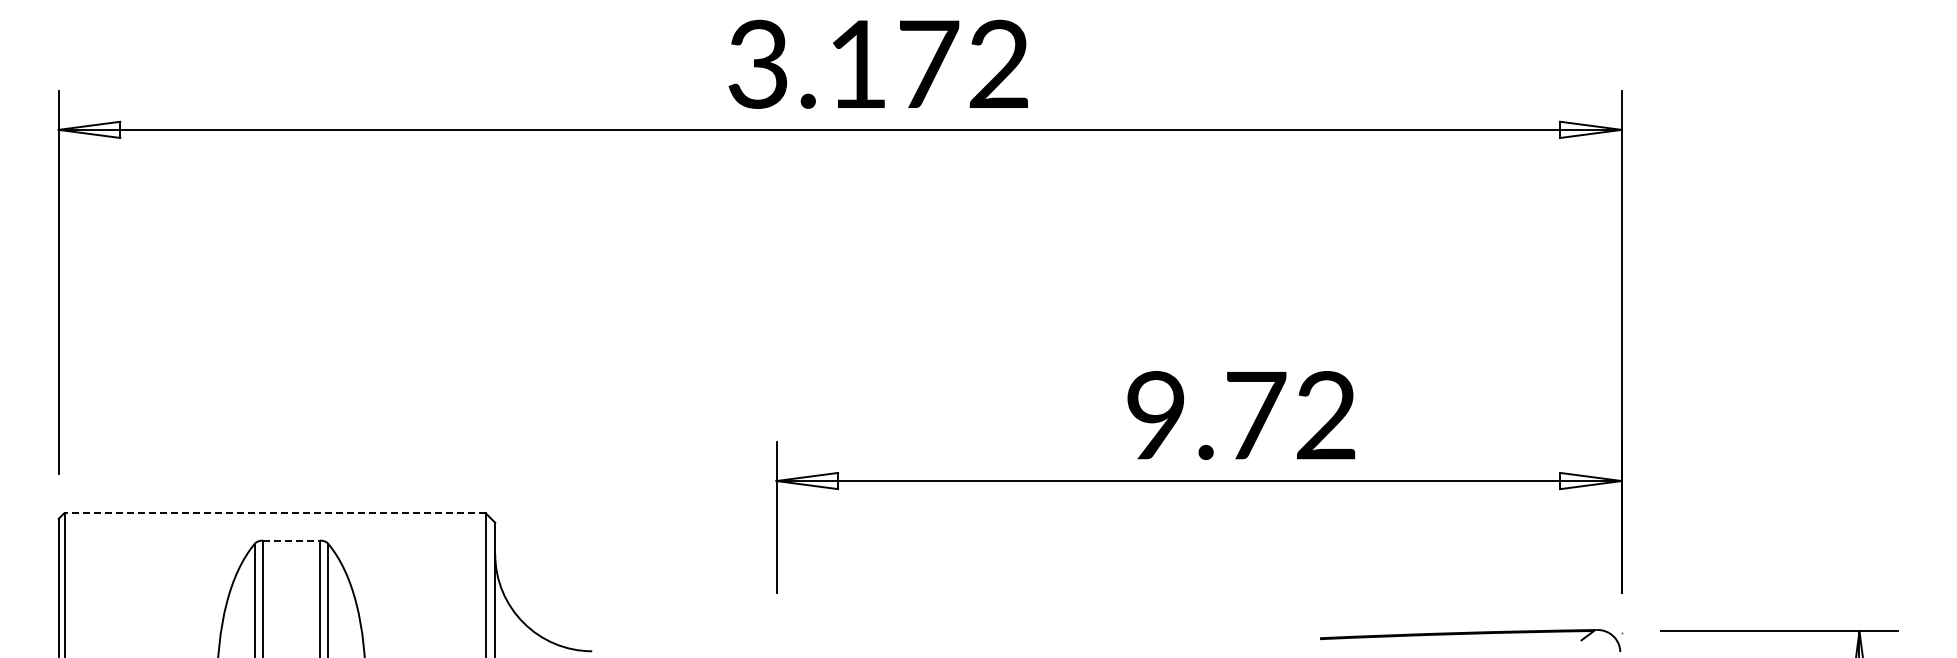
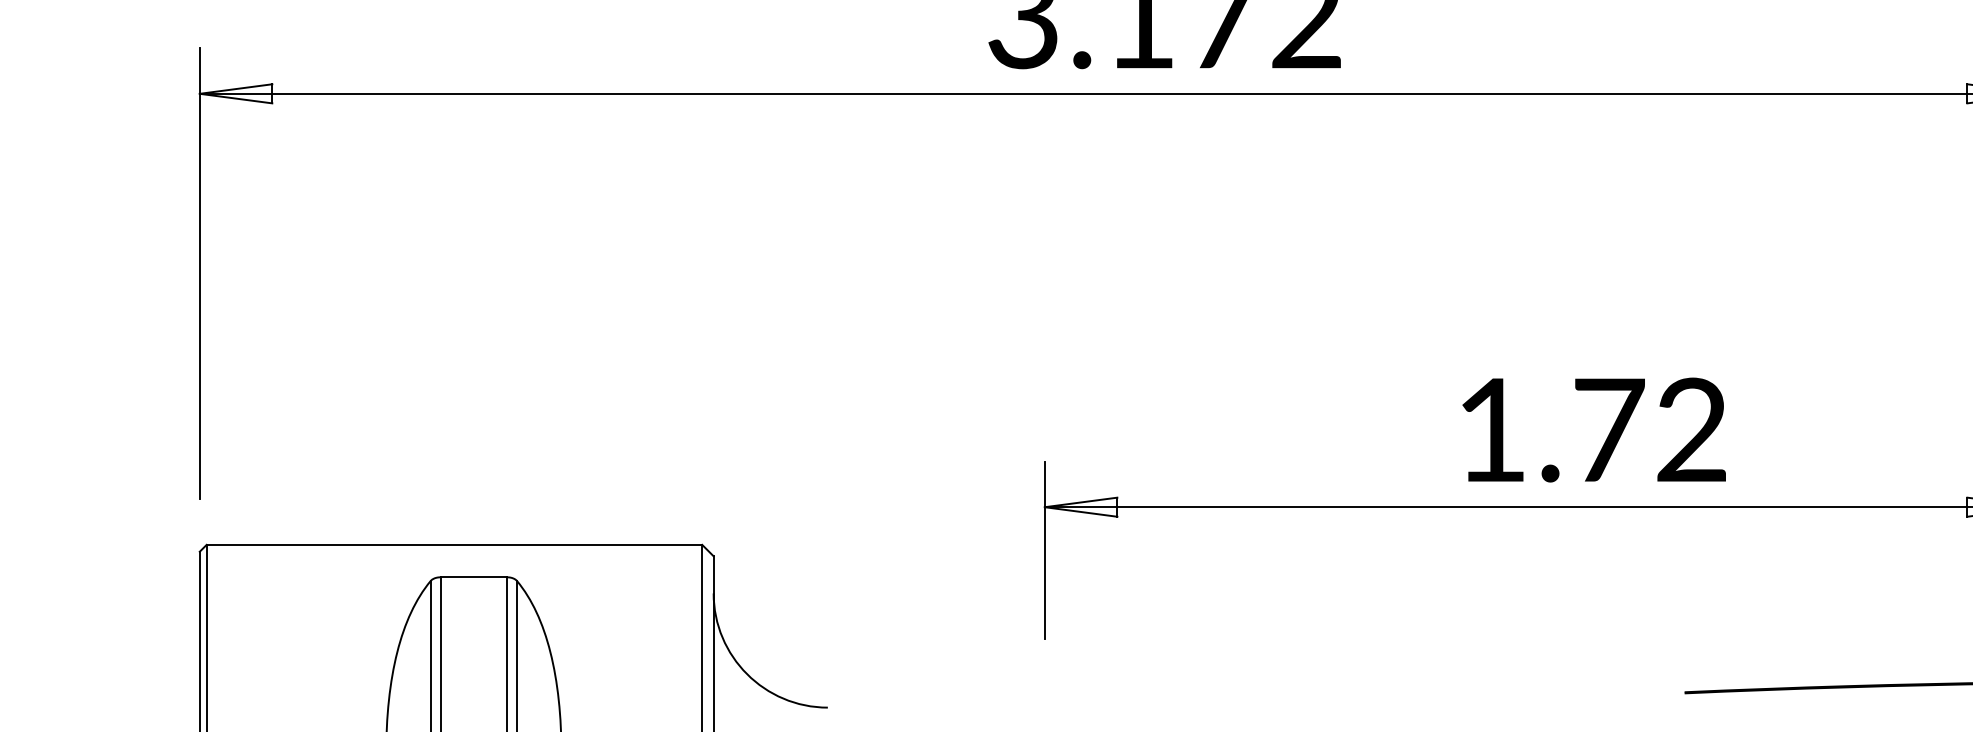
text: (1155, 415) -> (1490, 430), 9.72 -> 1.72
line: (275, 513) -> (455, 545), dashed -> solid
line: (292, 540) -> (475, 577), dashed -> solid

